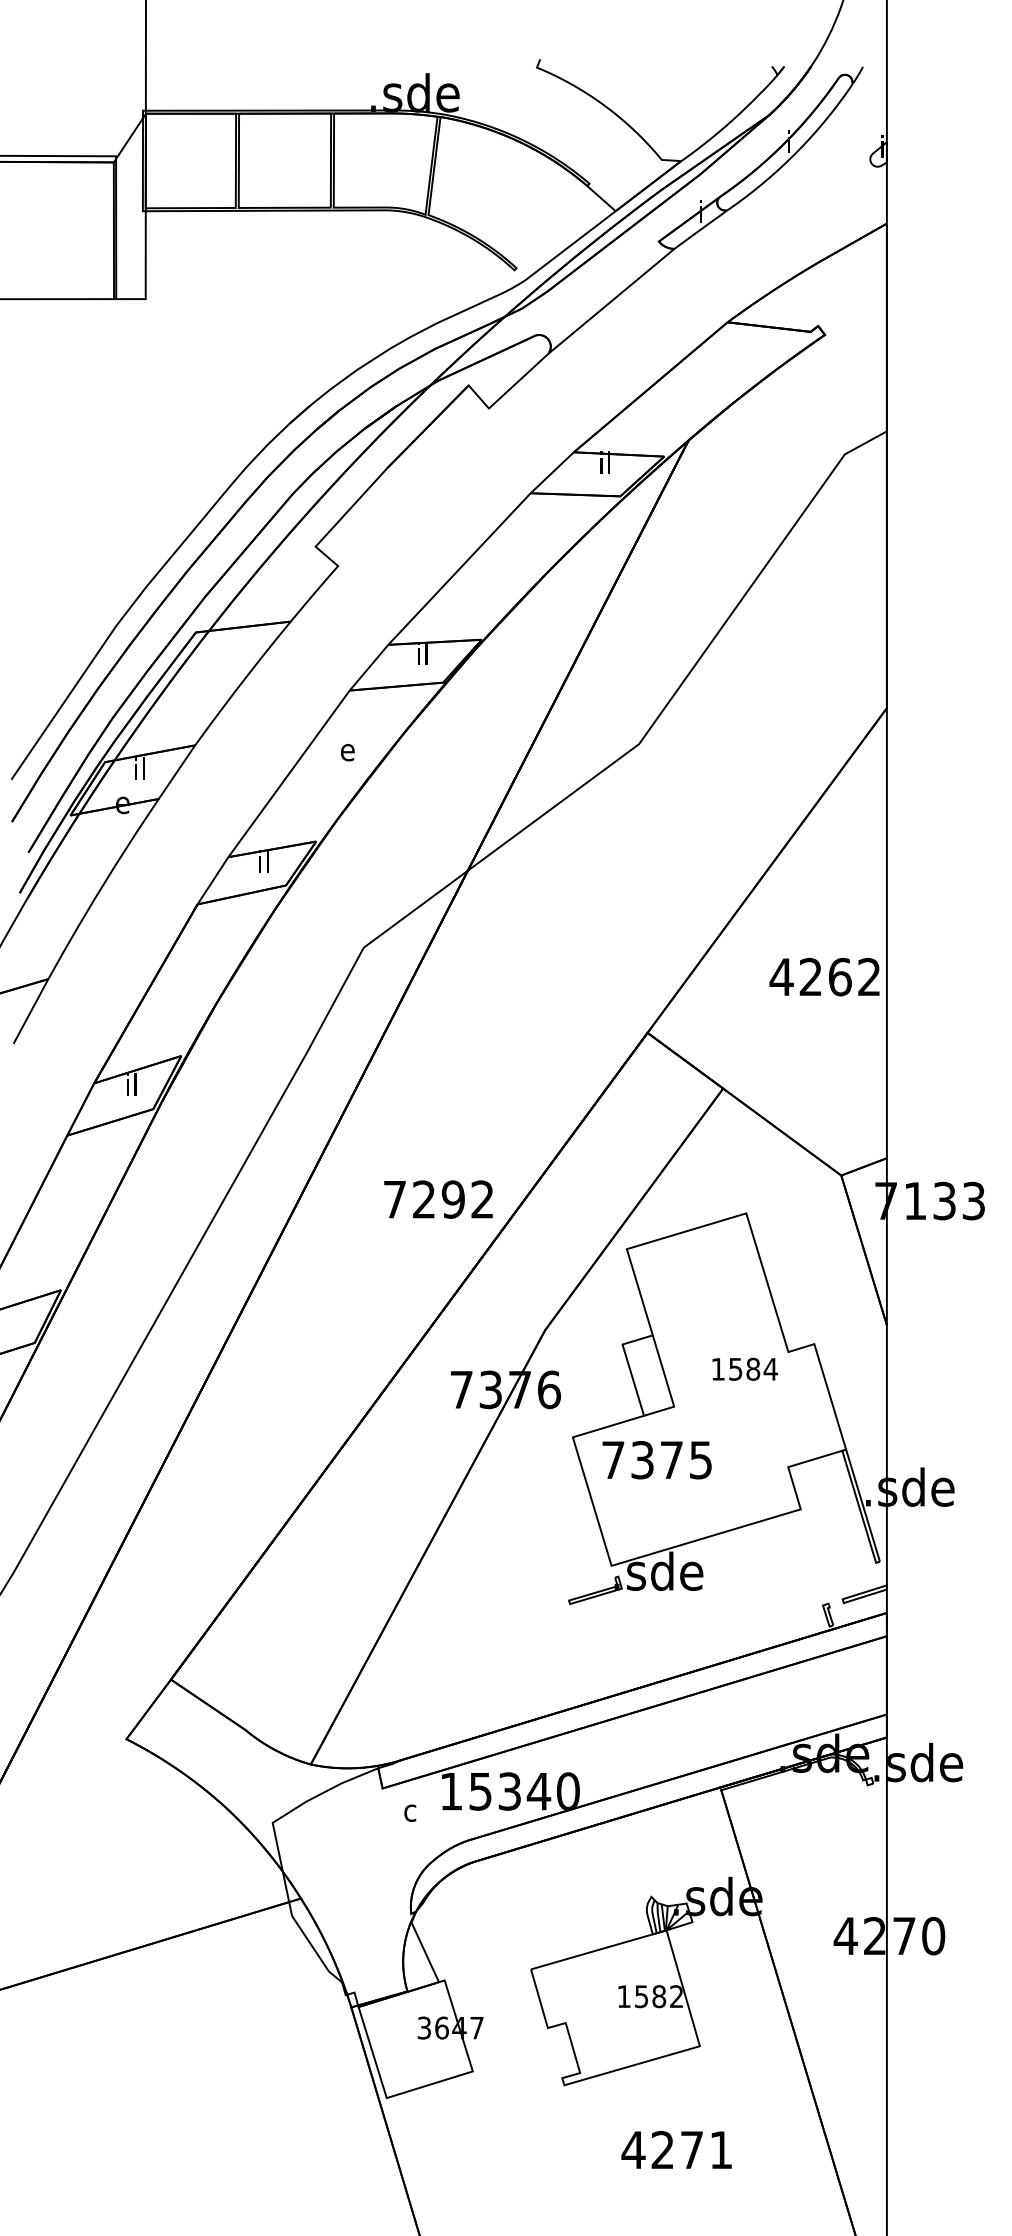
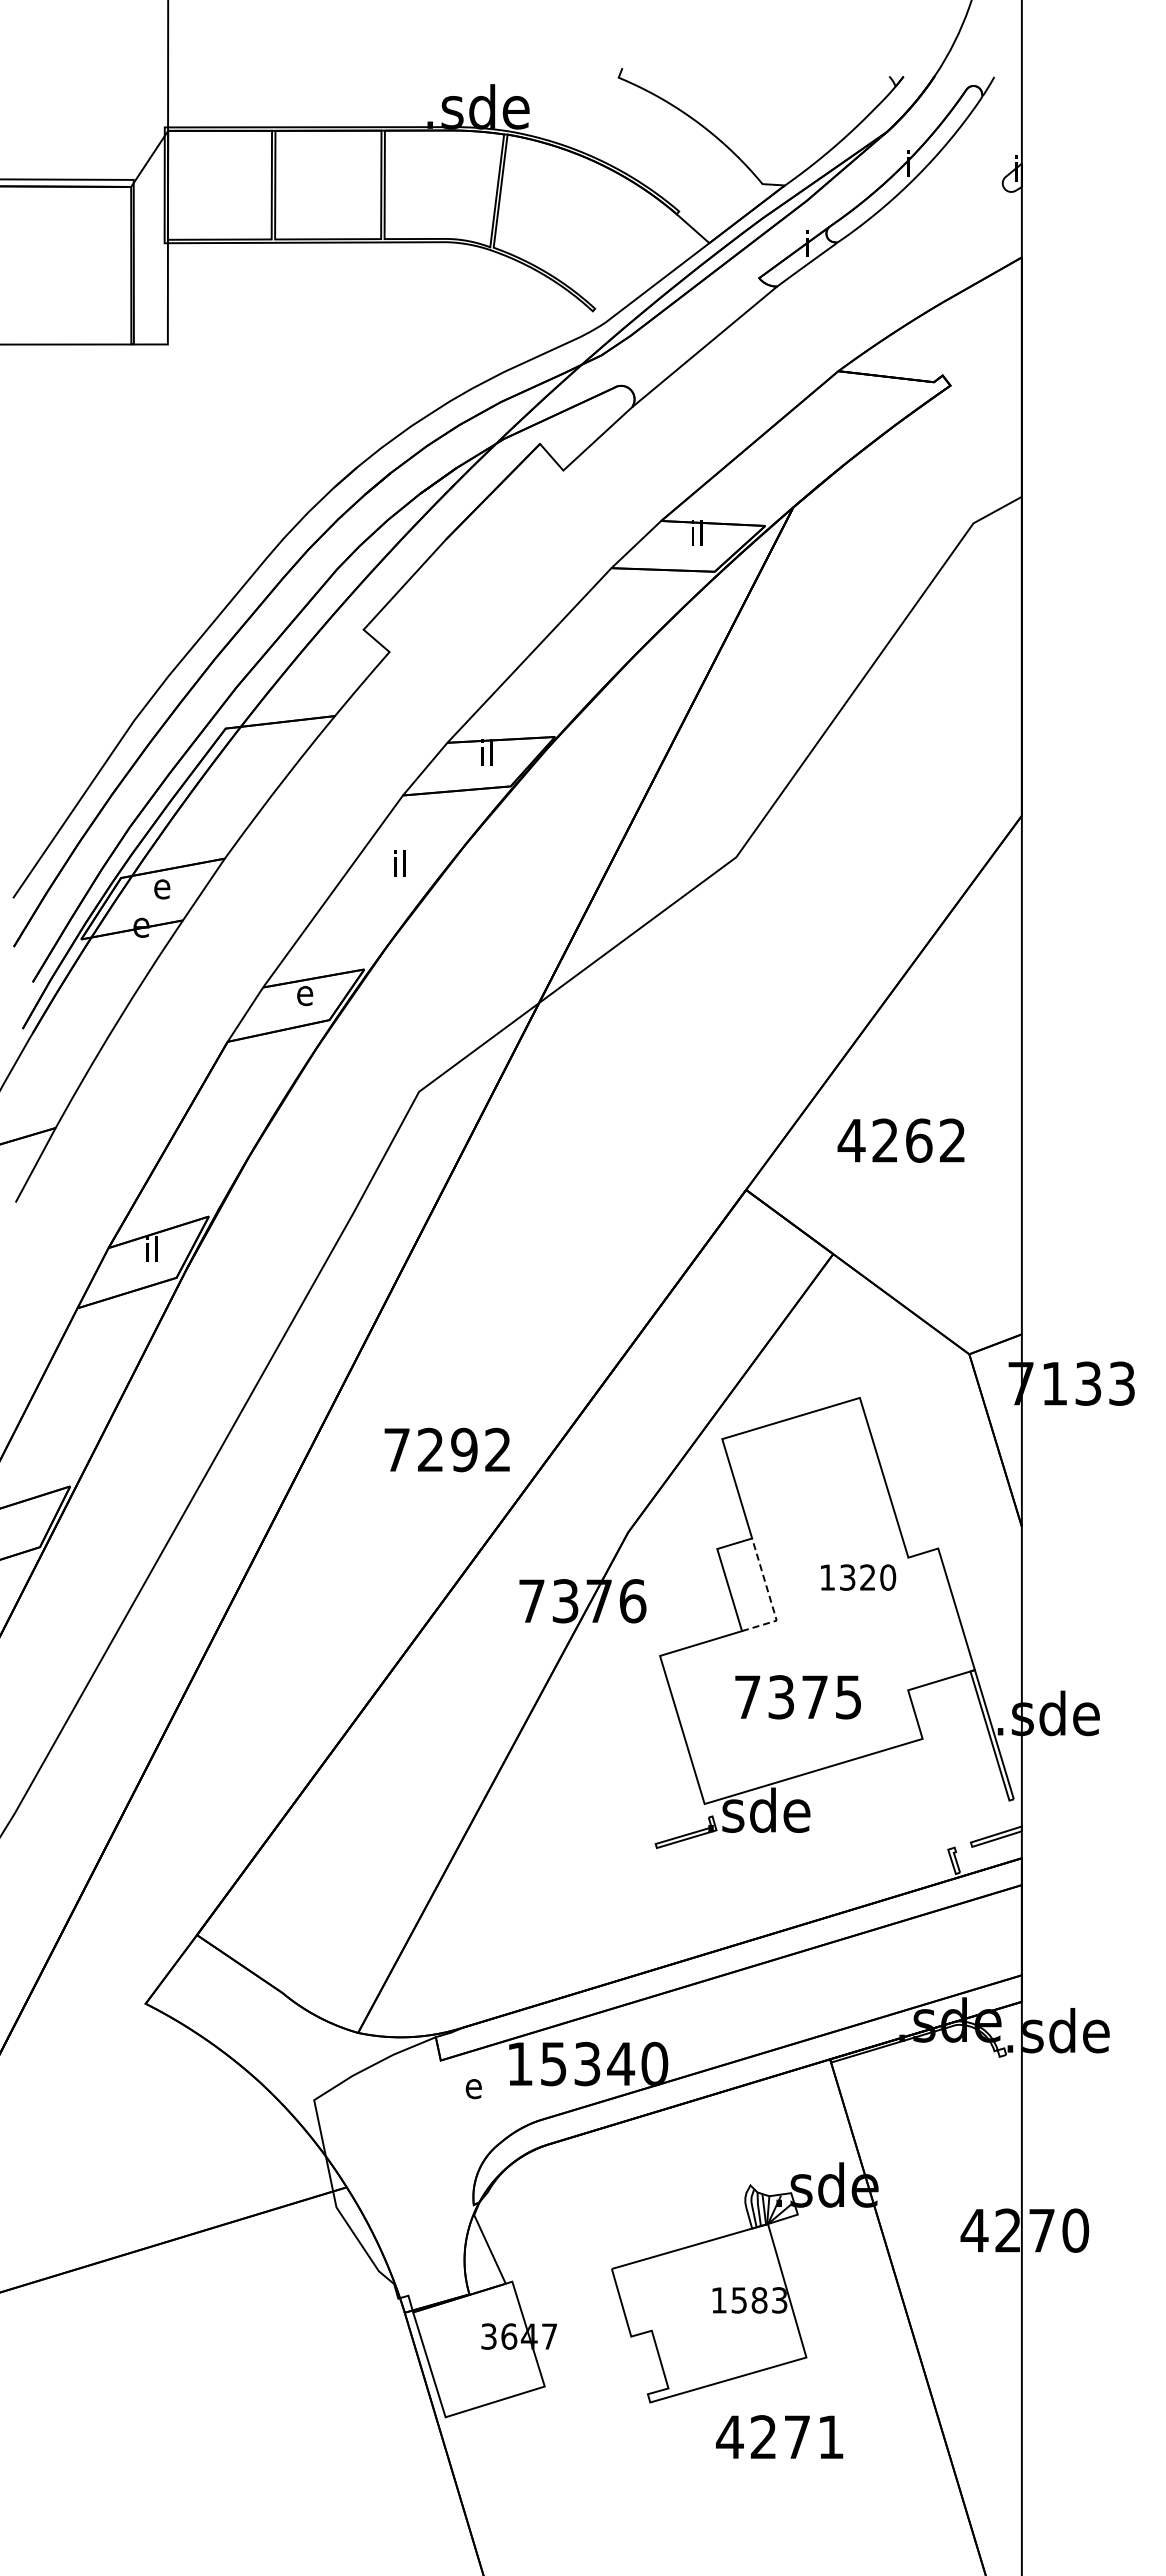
text: (347, 749) -> (400, 863), e -> il
text: (141, 768) -> (162, 885), il -> e
text: (265, 861) -> (305, 992), il -> e
text: (824, 976) -> (900, 1140), moved
text: (437, 1199) -> (446, 1449), moved
text: (753, 1369) -> (868, 1577), 1584 -> 1320
line: (667, 1386) -> (769, 1597), solid -> dashed
text: (656, 1460) -> (797, 1697), moved
text: (411, 1812) -> (474, 2088), c -> e
text: (676, 1996) -> (779, 2300), 1582 -> 1583
text: (676, 2149) -> (779, 2436), moved

